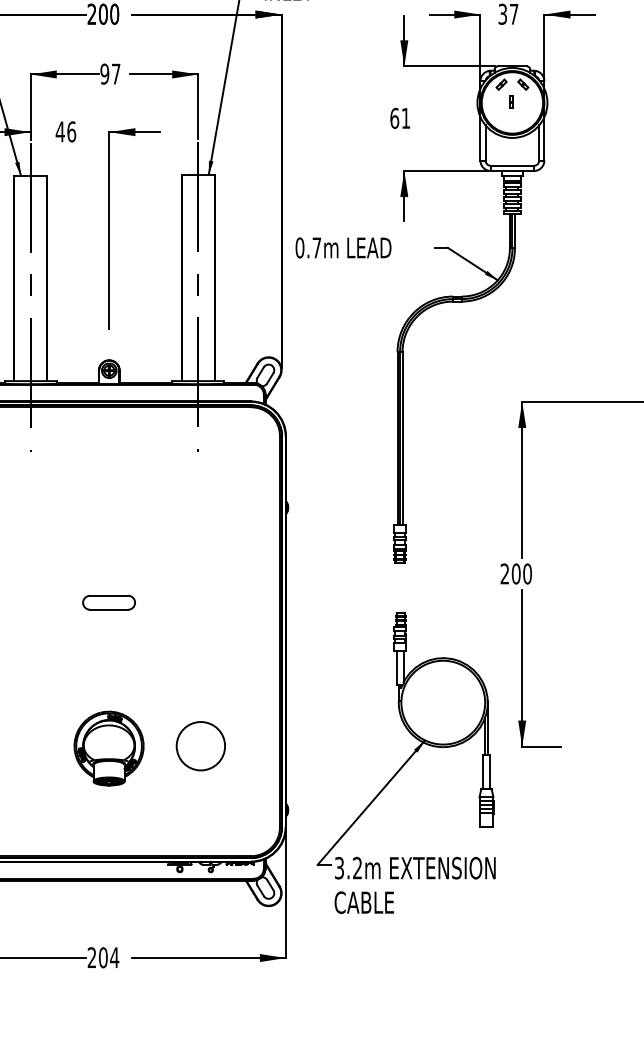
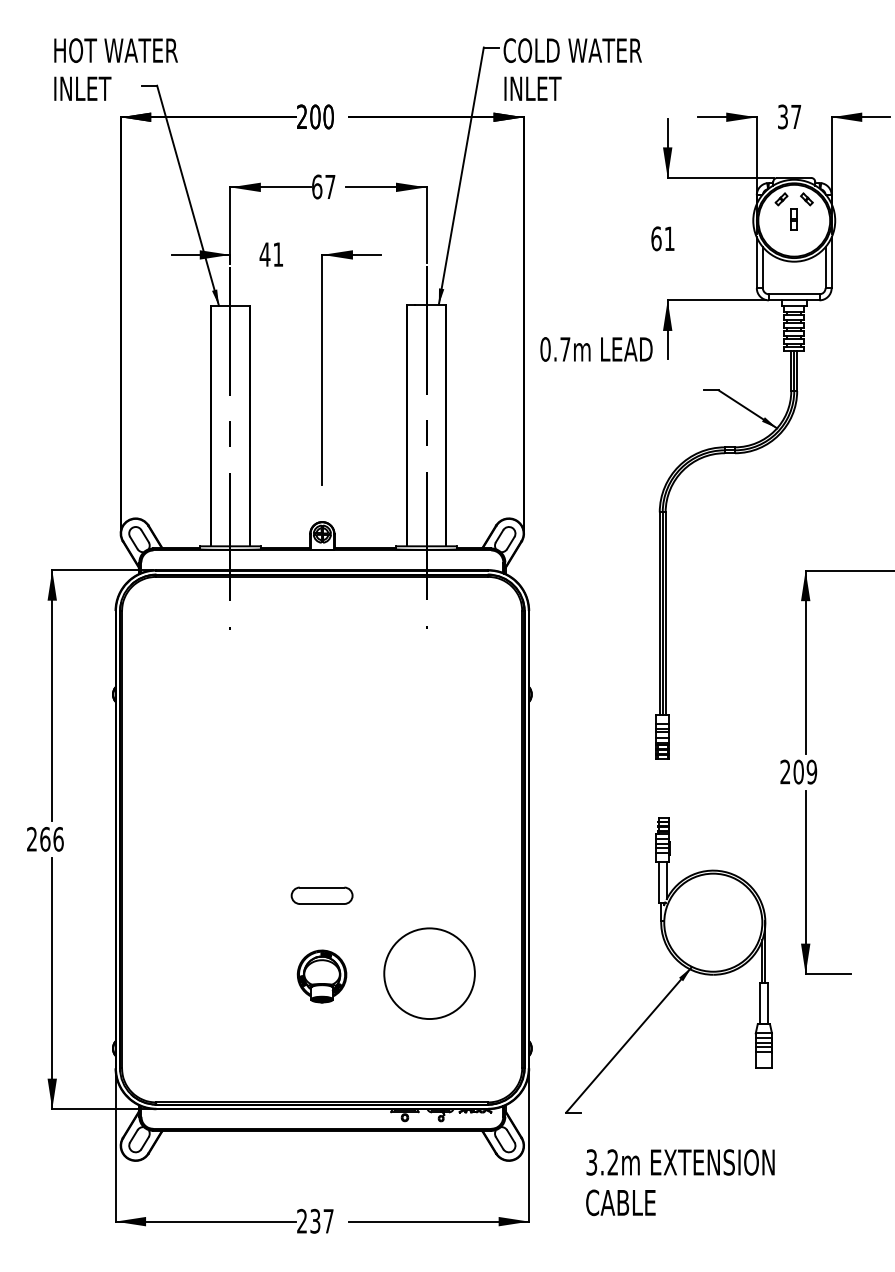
text: (105, 73) -> (317, 186), 97 -> 67
part: (511, 101) -> (793, 219), size x1.6
text: (71, 131) -> (278, 254), 46 -> 41
text: (343, 247) -> (596, 349), moved
text: (527, 574) -> (811, 772), 200 -> 209
part: (108, 602) -> (321, 895), moved
circle: (200, 746) -> (429, 973), size x1.6
part: (108, 748) -> (321, 976), size x0.6
text: (415, 885) -> (680, 1182), moved
text: (109, 957) -> (322, 1220), 204 -> 237

